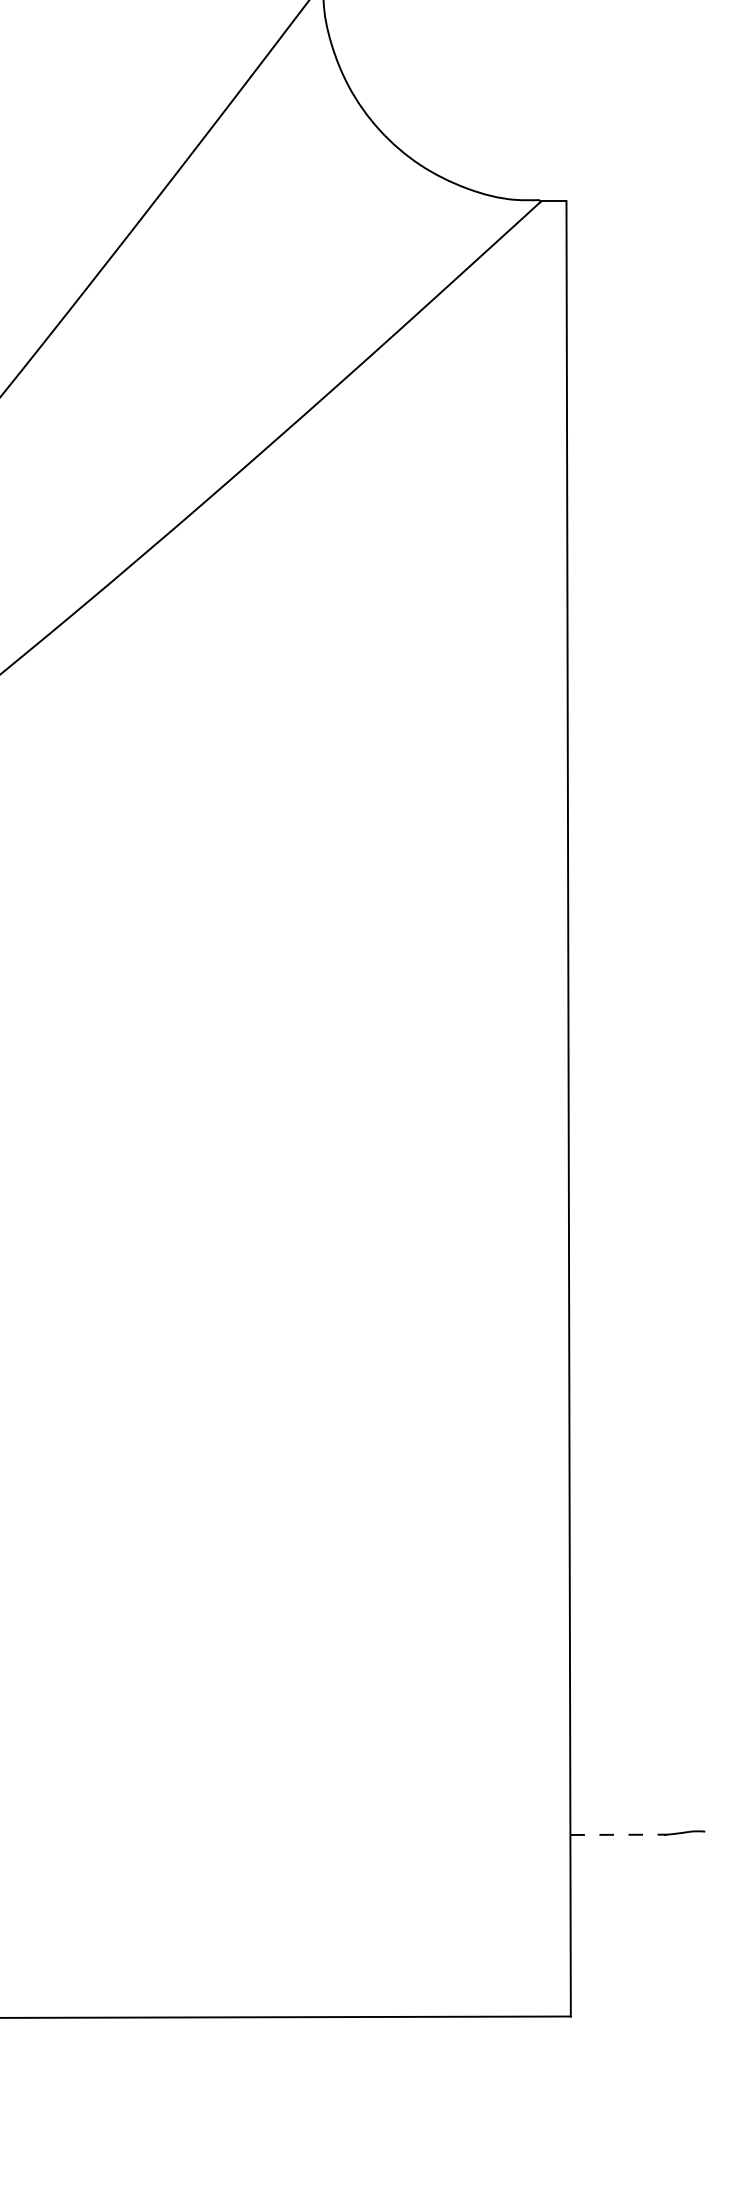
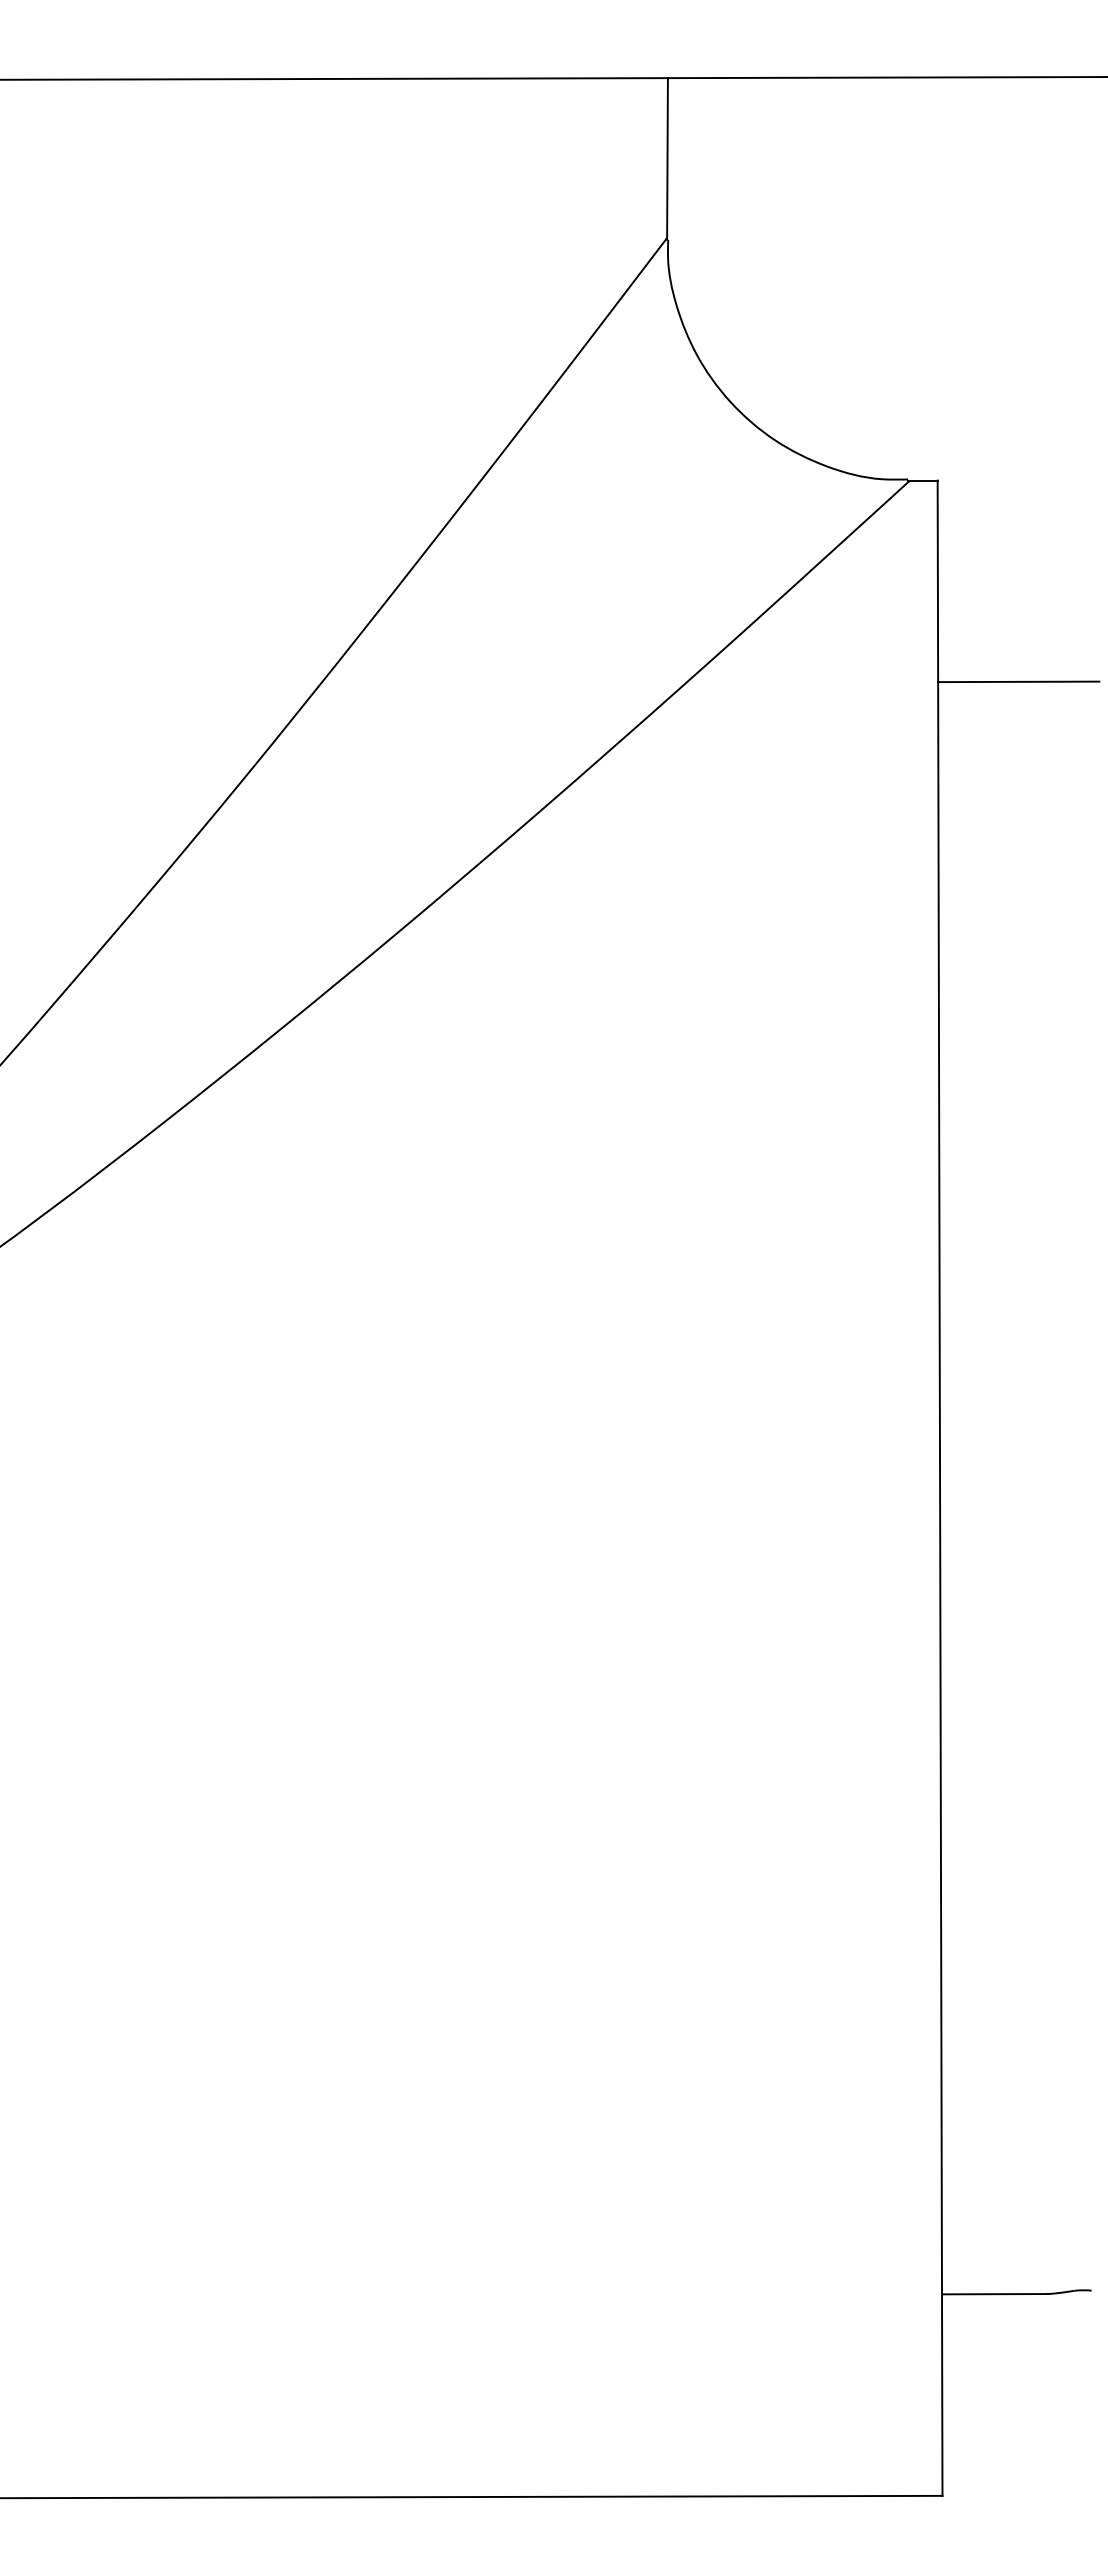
line: (639, 382) -> (1018, 681), added
line: (617, 1835) -> (994, 2294), dashed -> solid

